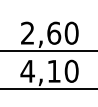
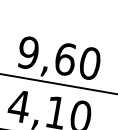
text: (27, 32) -> (28, 51), 2,60 -> 9,60

